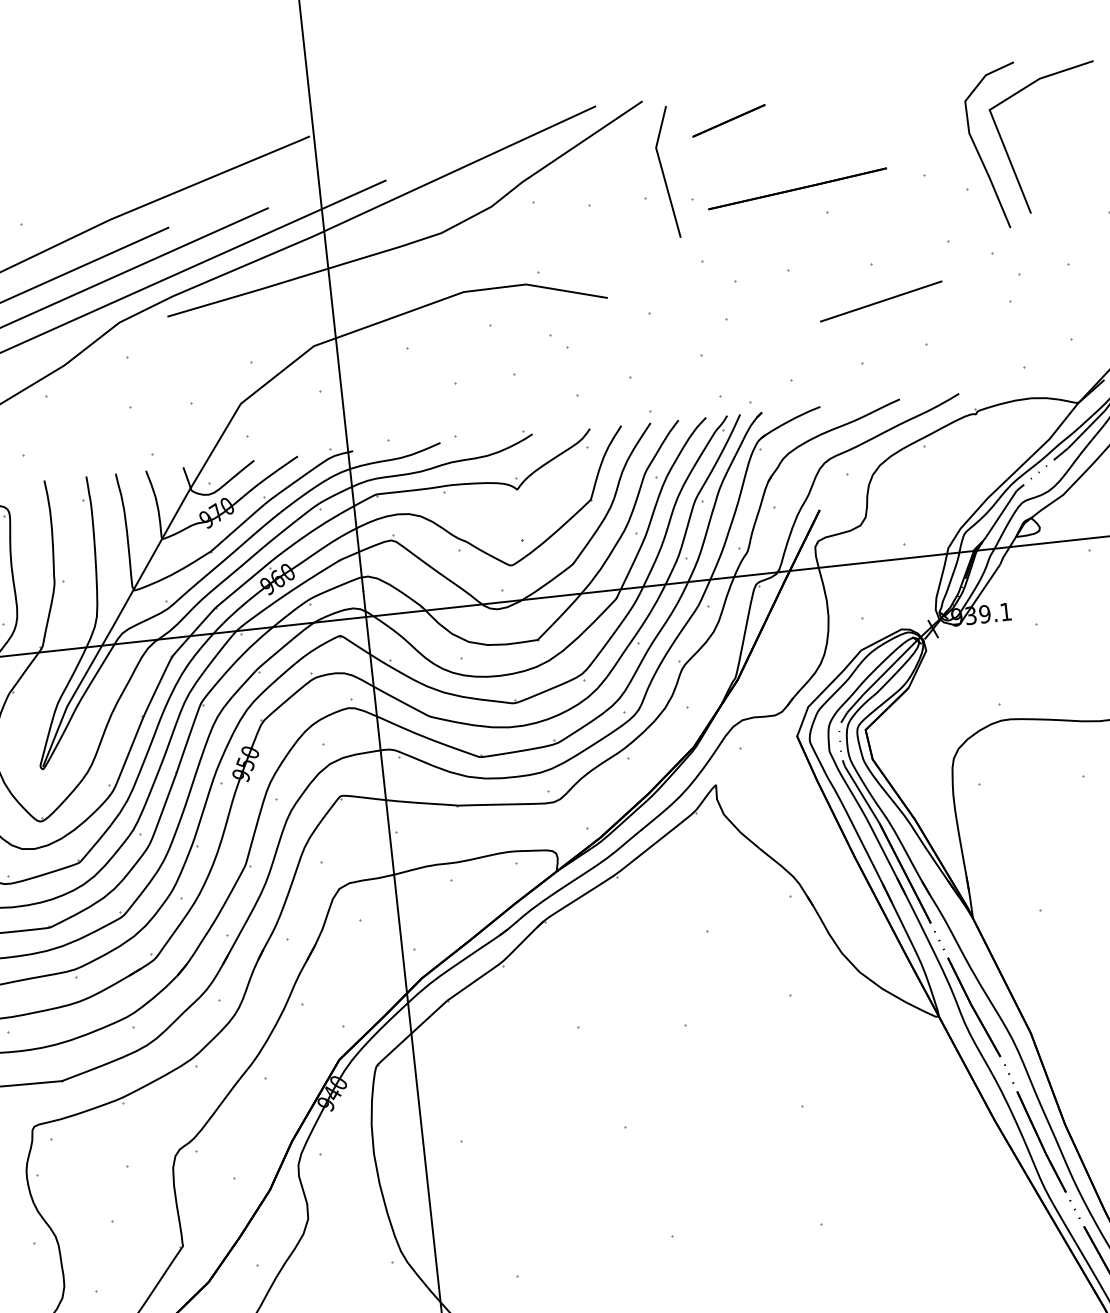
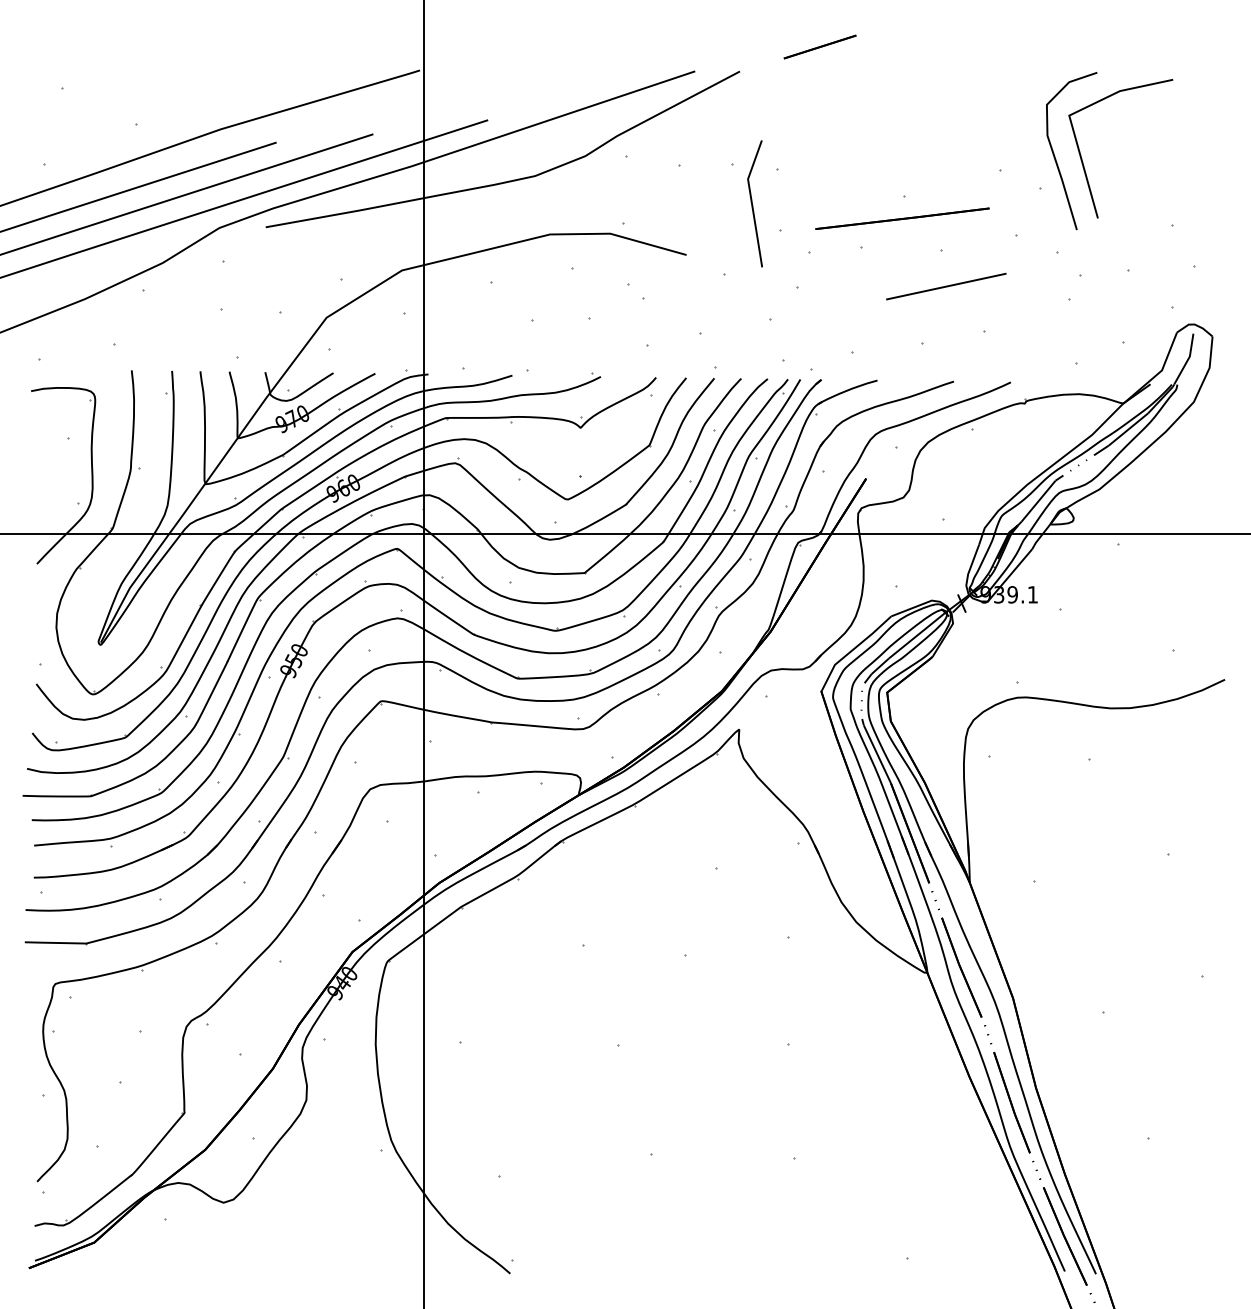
line: (728, 120) -> (819, 46), moved
line: (663, 172) -> (752, 203), moved
line: (797, 188) -> (902, 218), moved

